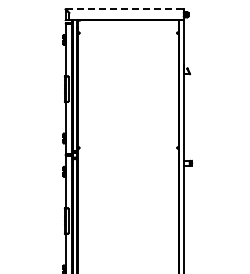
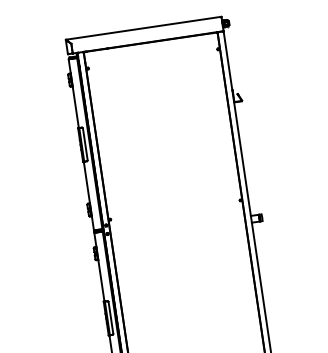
line: (124, 9) -> (143, 28), dashed -> solid

